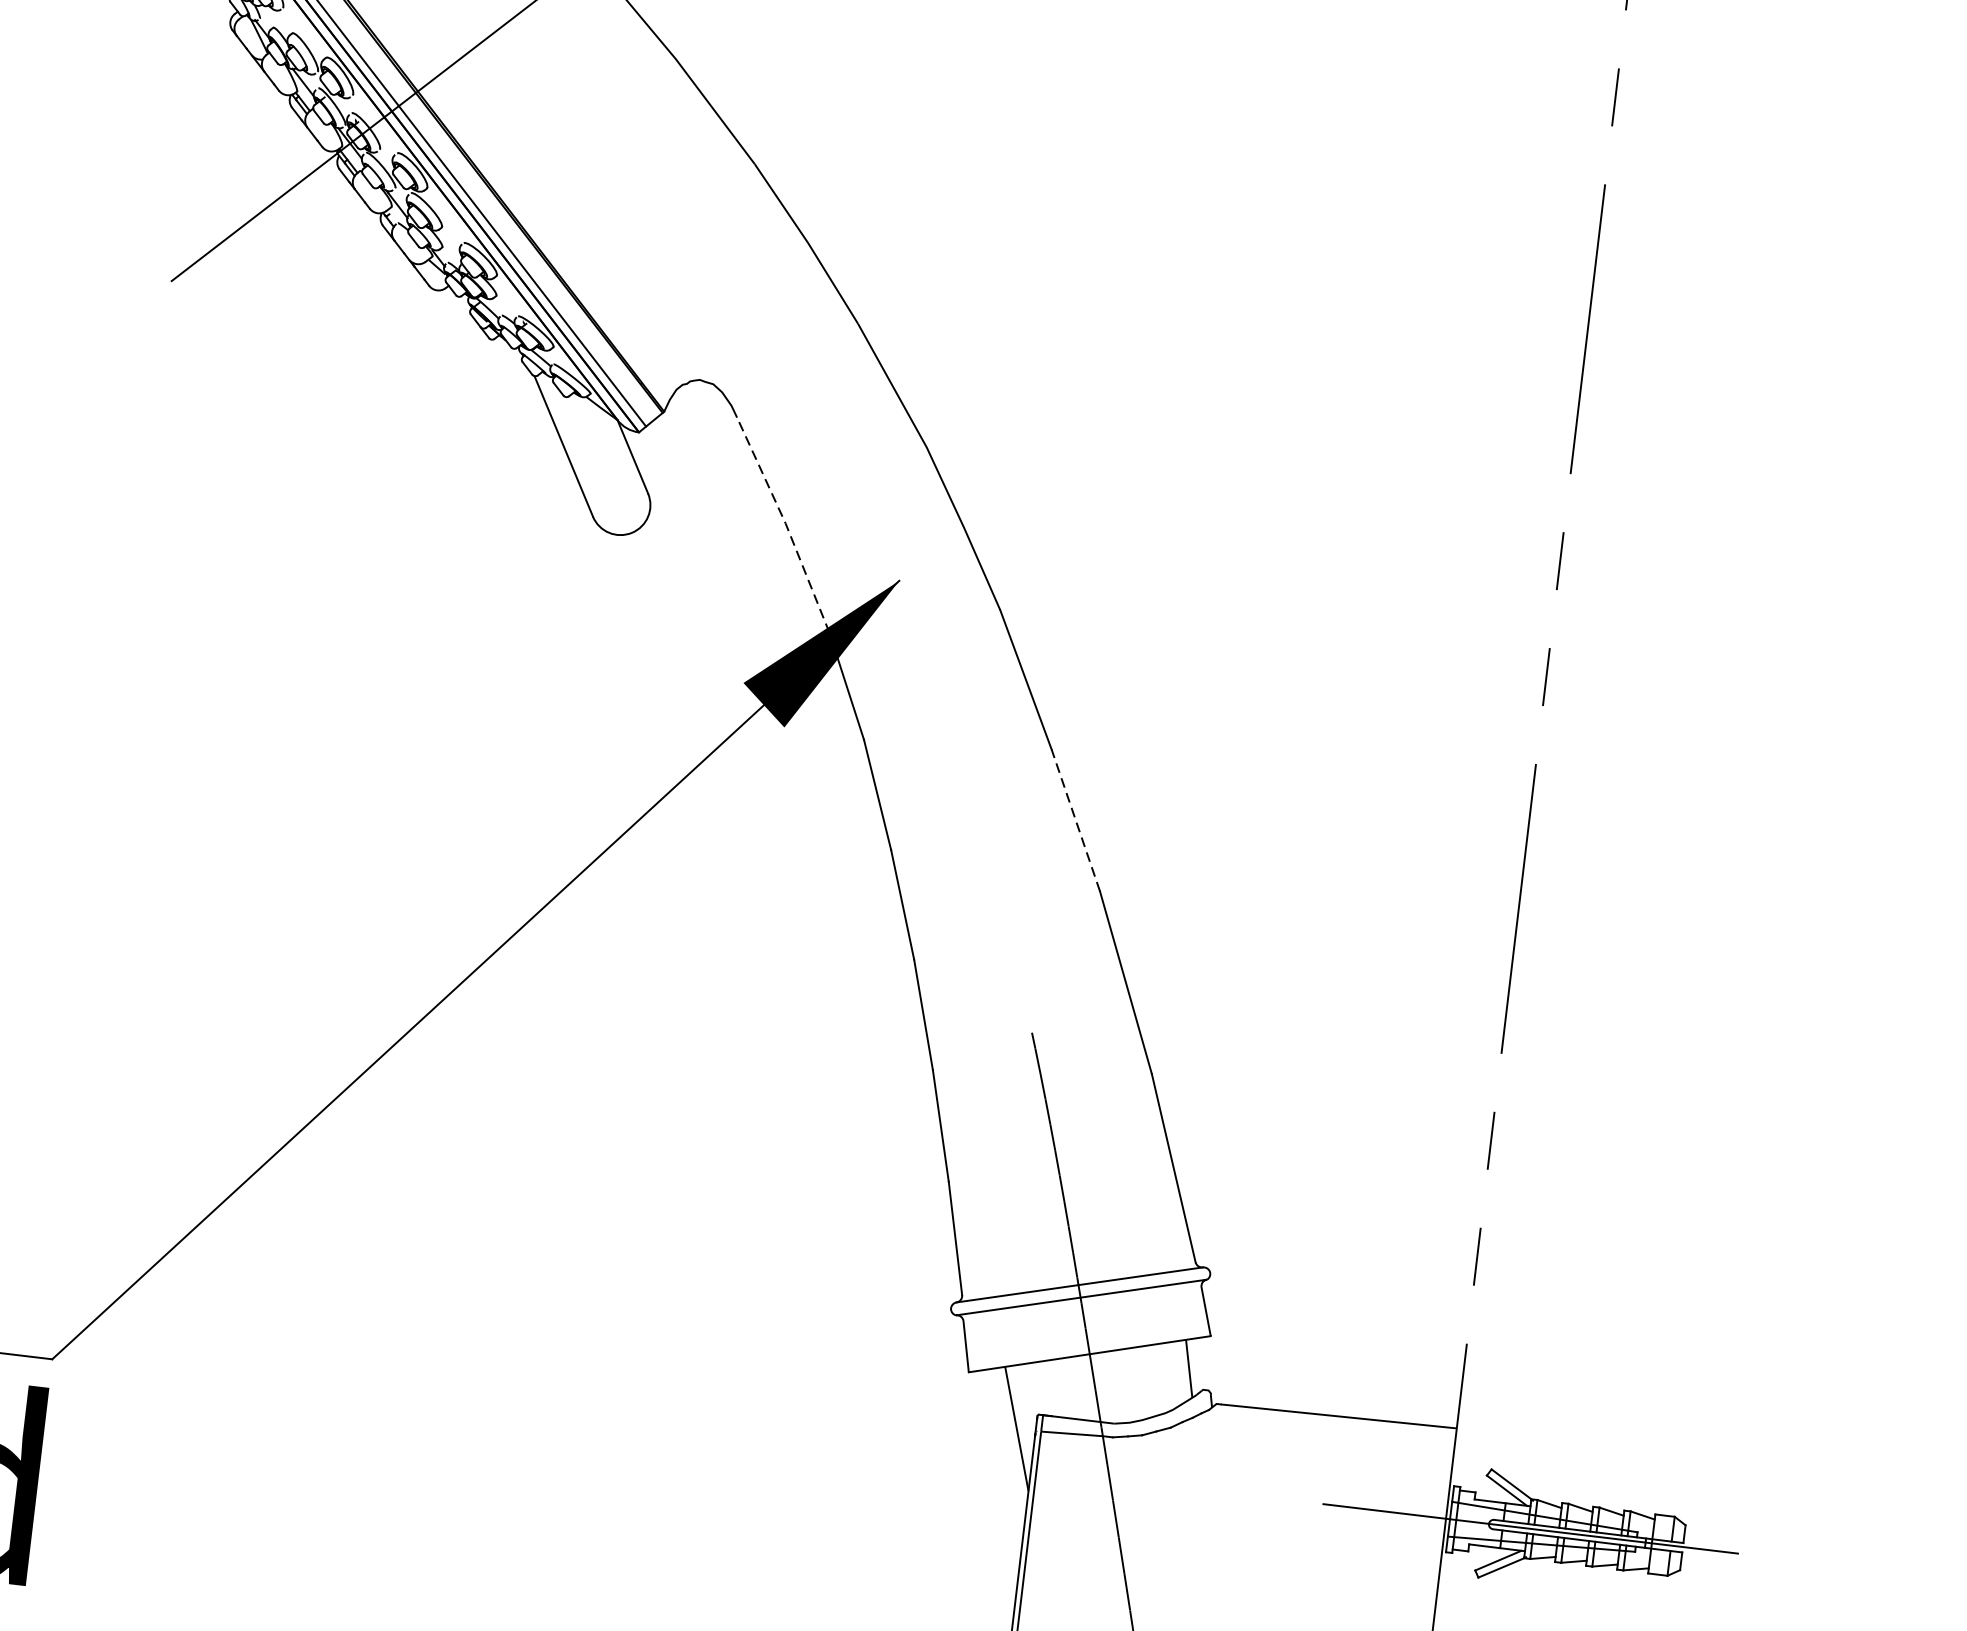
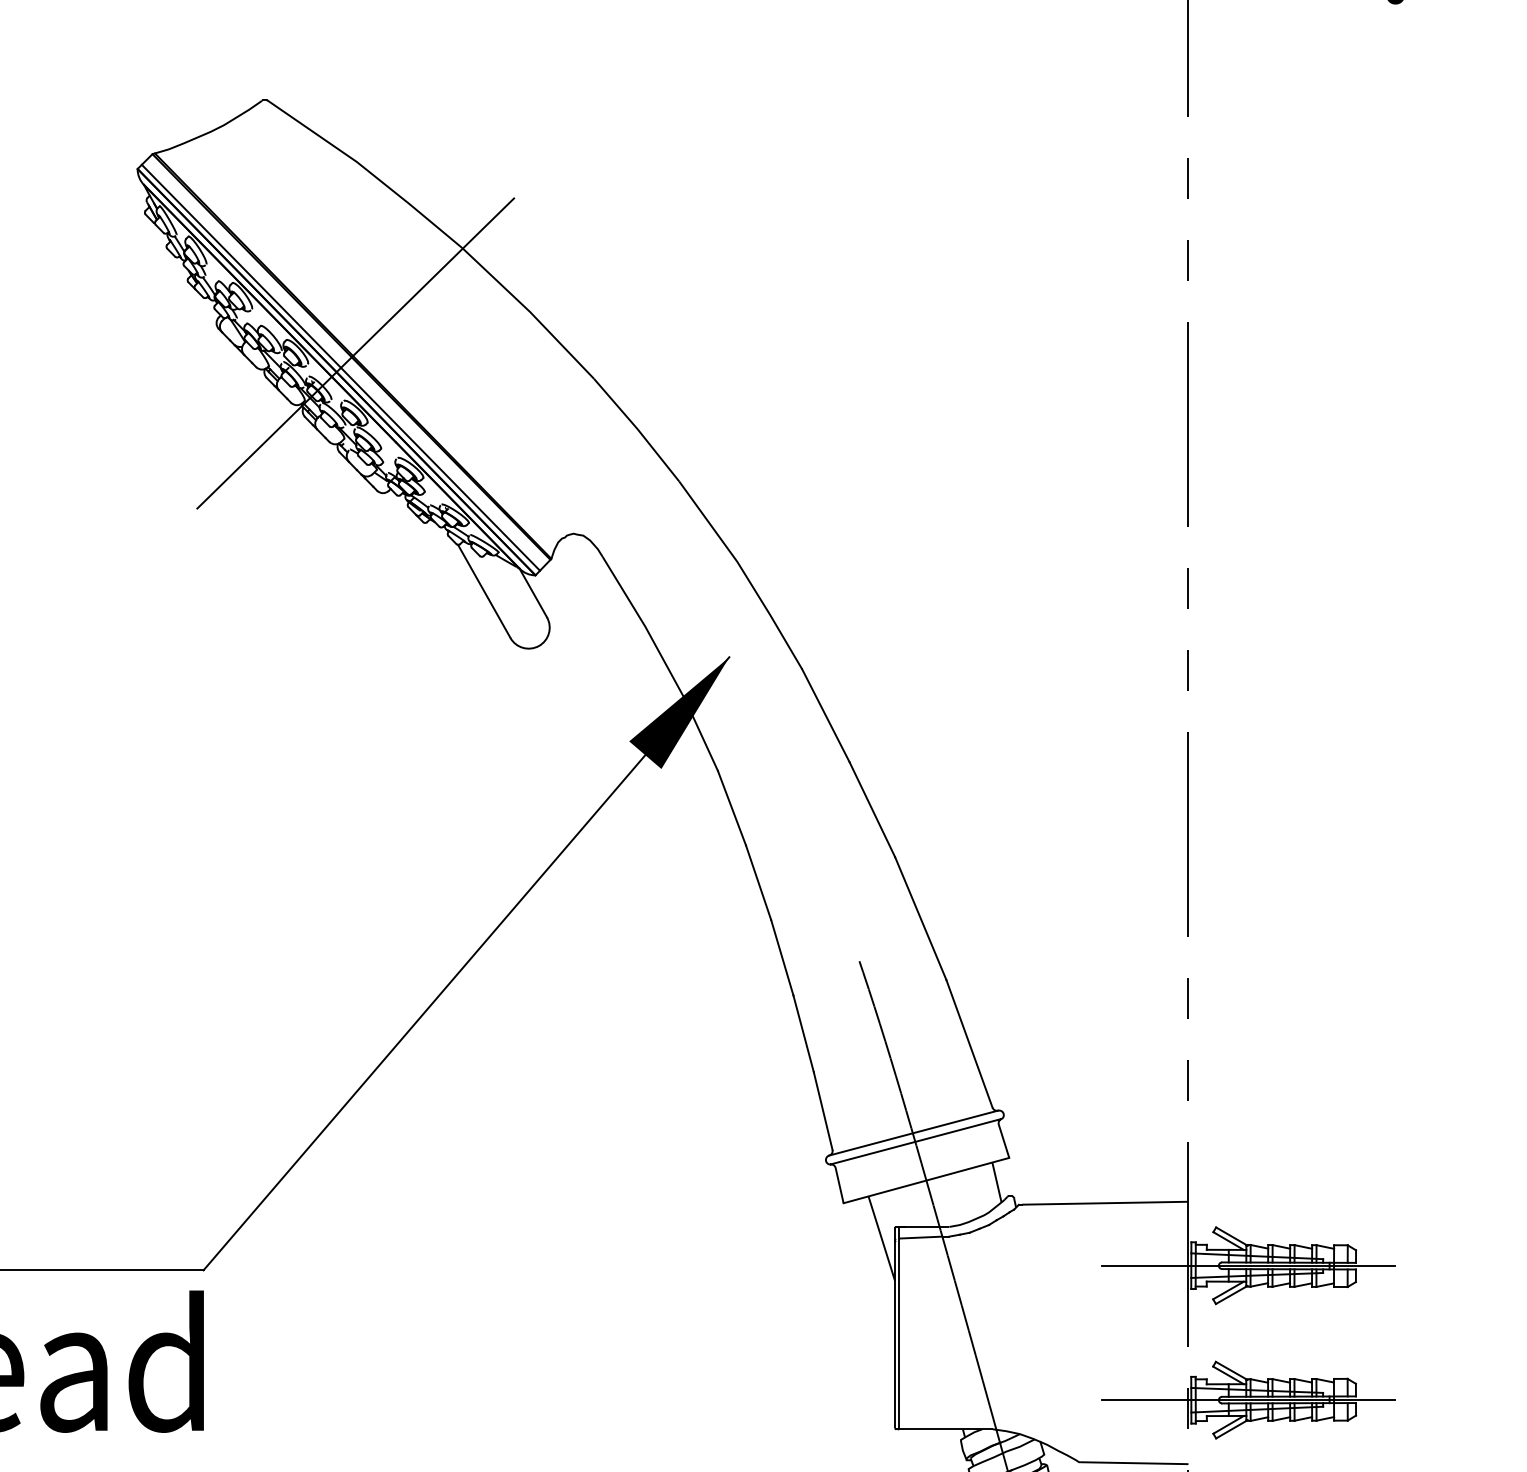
line: (785, 523) -> (645, 626), dashed -> solid
line: (1076, 820) -> (872, 809), dashed -> solid

